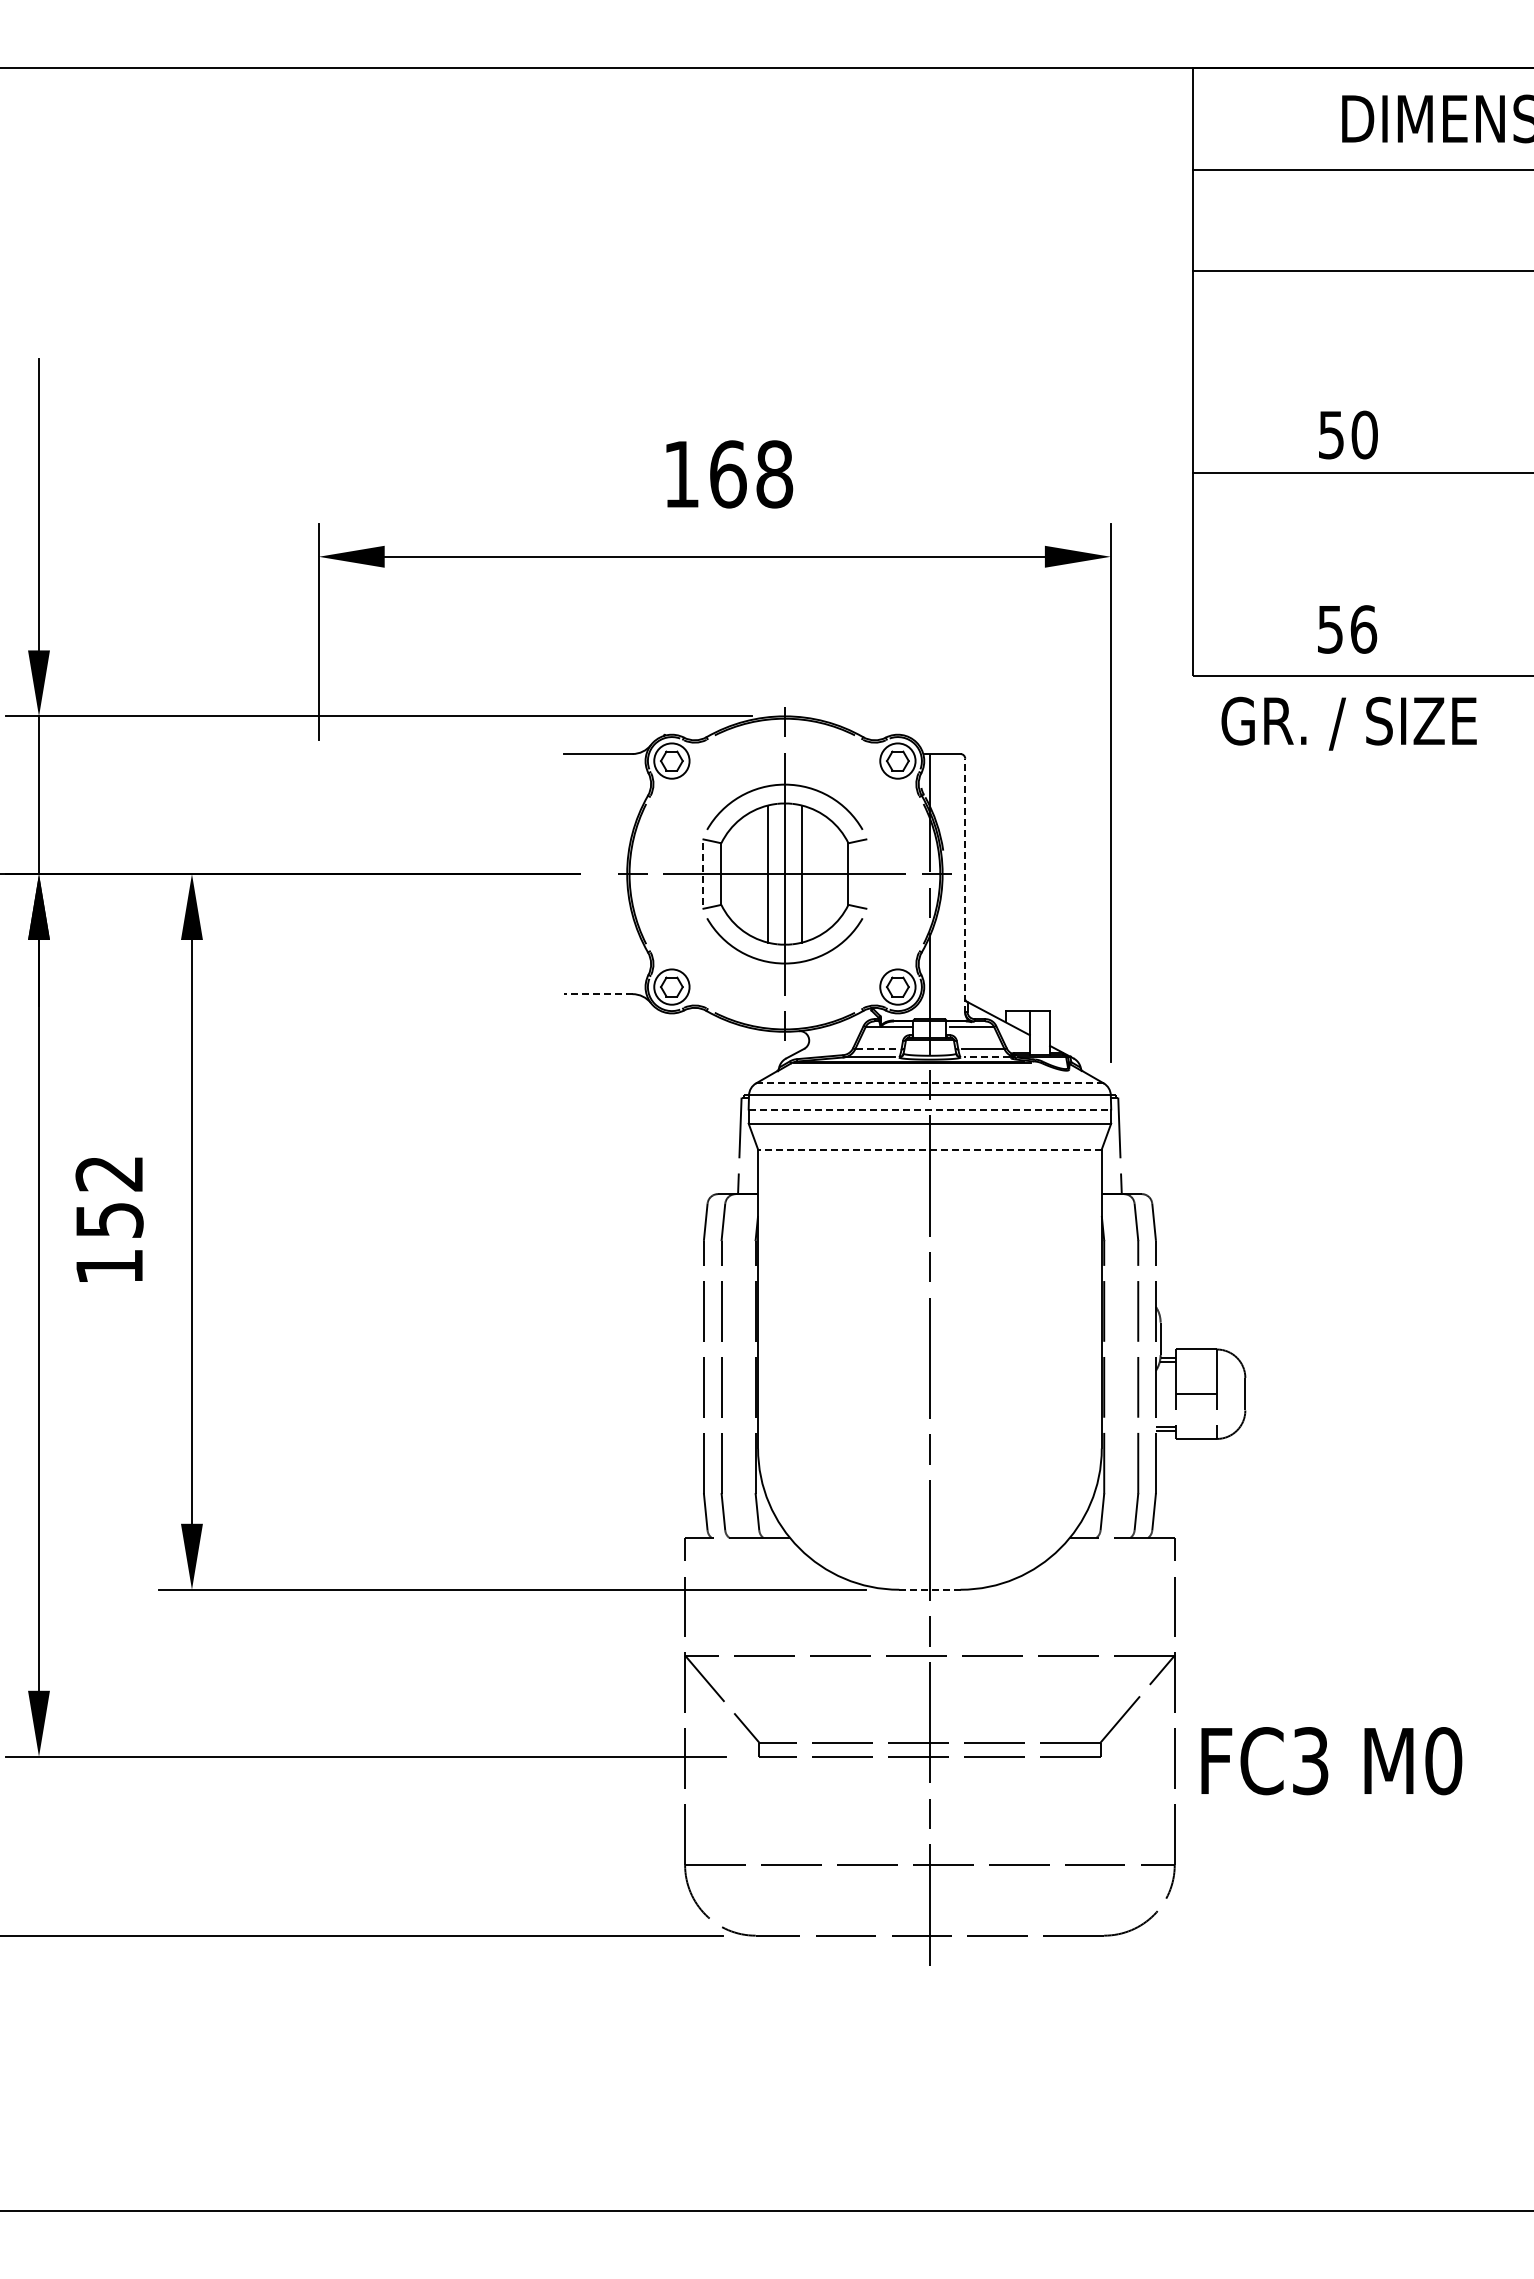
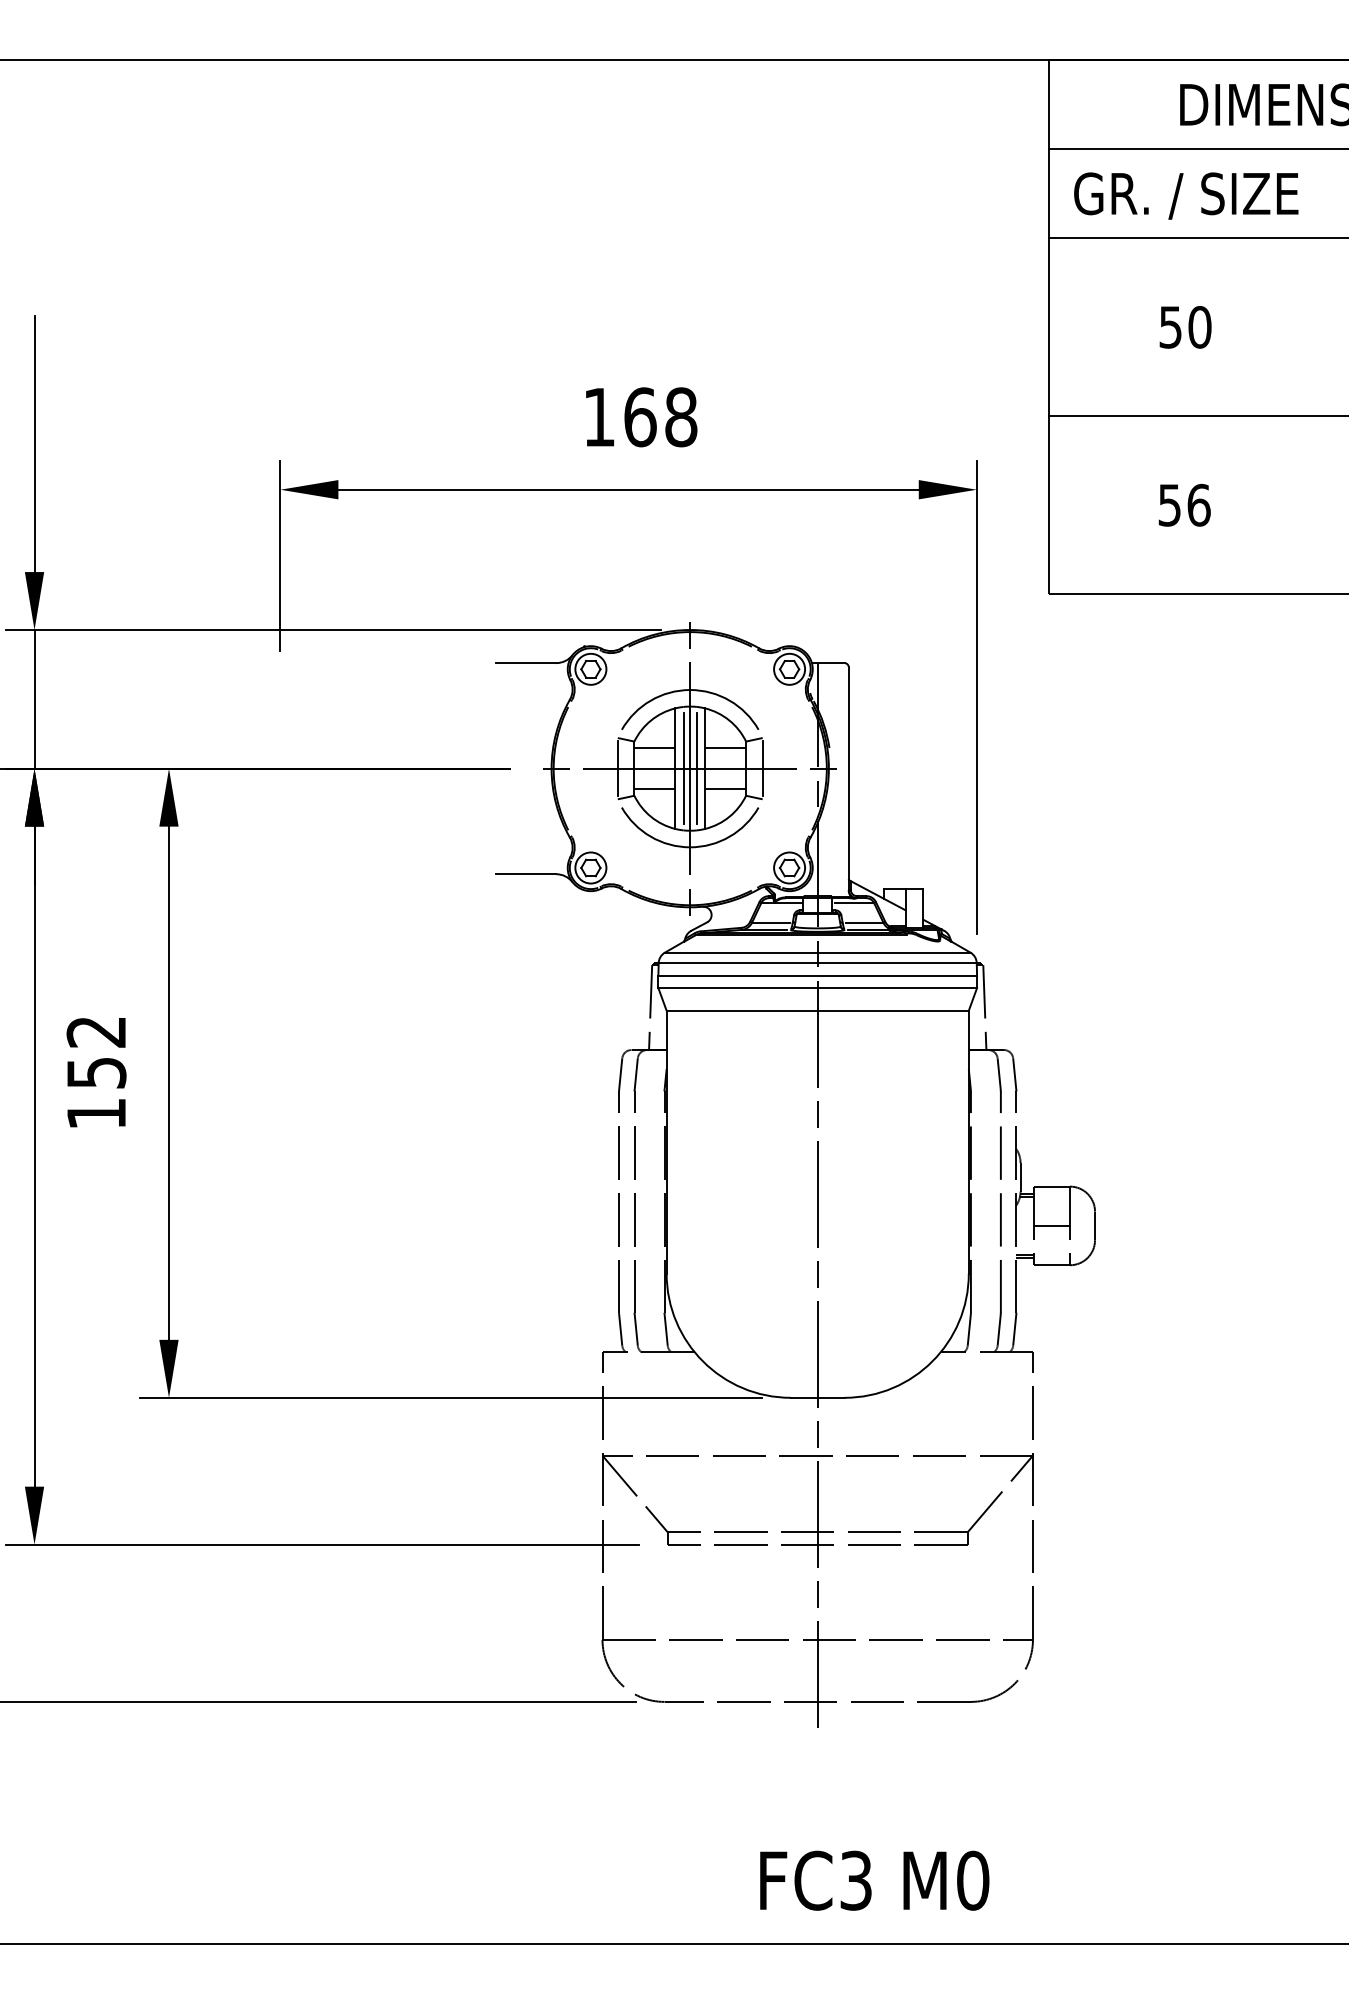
text: (1348, 434) -> (1185, 326), moved
text: (1347, 629) -> (1184, 505), moved
text: (1348, 723) -> (1185, 195), moved
line: (744, 850) -> (654, 747), added
line: (824, 850) -> (725, 747), added
line: (777, 873) -> (683, 768), added
line: (792, 873) -> (696, 768), added
line: (867, 873) -> (762, 768), added
line: (702, 874) -> (617, 769), dashed -> solid
line: (965, 885) -> (849, 778), dashed -> solid
line: (744, 897) -> (654, 789), added
line: (824, 897) -> (725, 789), added
line: (597, 994) -> (525, 874), dashed -> solid
line: (877, 1049) -> (771, 922), dashed -> solid
line: (986, 1057) -> (867, 929), dashed -> solid
line: (929, 1083) -> (817, 952), dashed -> solid
line: (930, 1109) -> (818, 975), dashed -> solid
line: (929, 1149) -> (817, 1010), dashed -> solid
line: (929, 1589) -> (817, 1397), dashed -> solid
text: (1331, 1761) -> (874, 1881), moved

